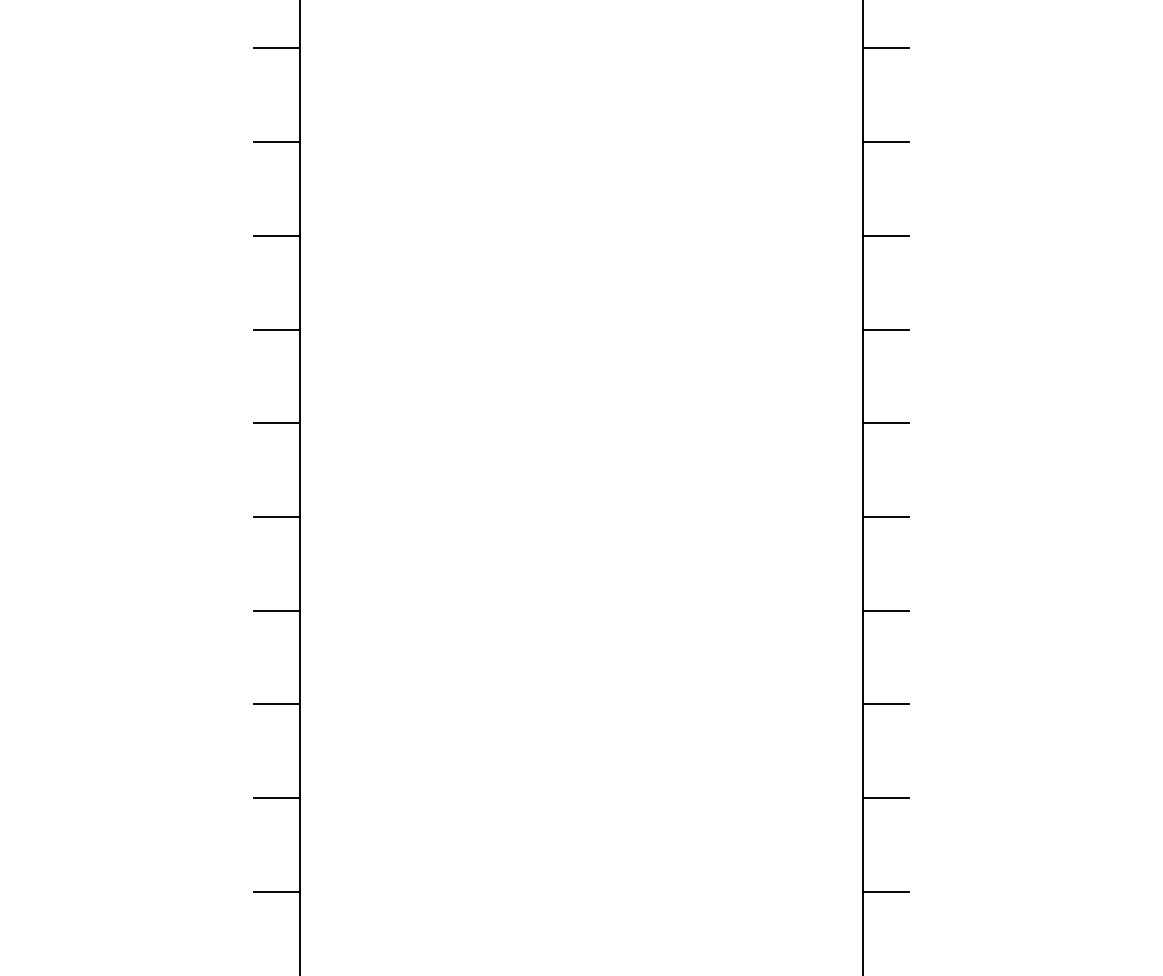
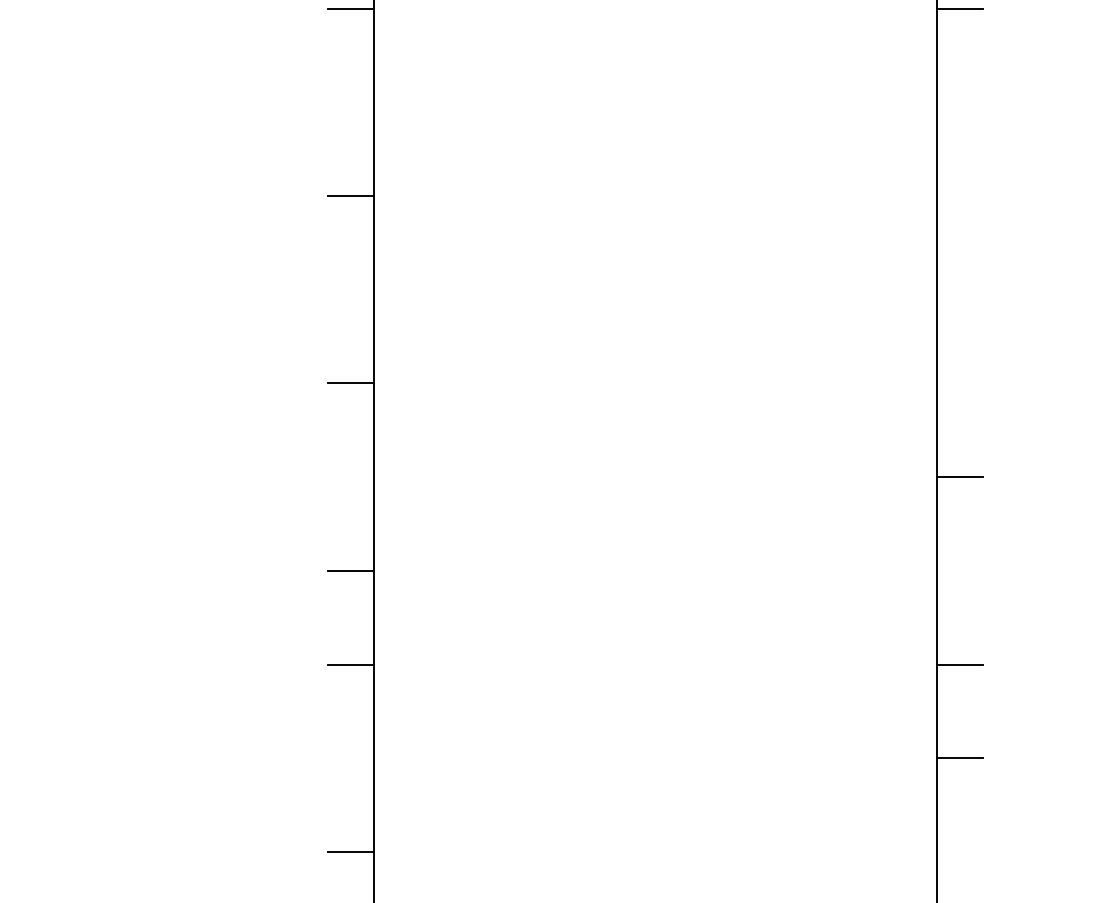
line: (276, 142) -> (350, 102), removed
line: (885, 142) -> (959, 102), removed
line: (885, 235) -> (959, 195), removed
line: (276, 329) -> (350, 289), removed
line: (885, 329) -> (959, 289), removed
line: (885, 423) -> (959, 383), removed
line: (276, 516) -> (350, 476), removed
line: (885, 610) -> (959, 570), removed
line: (276, 798) -> (350, 758), removed
line: (885, 891) -> (959, 851), removed

